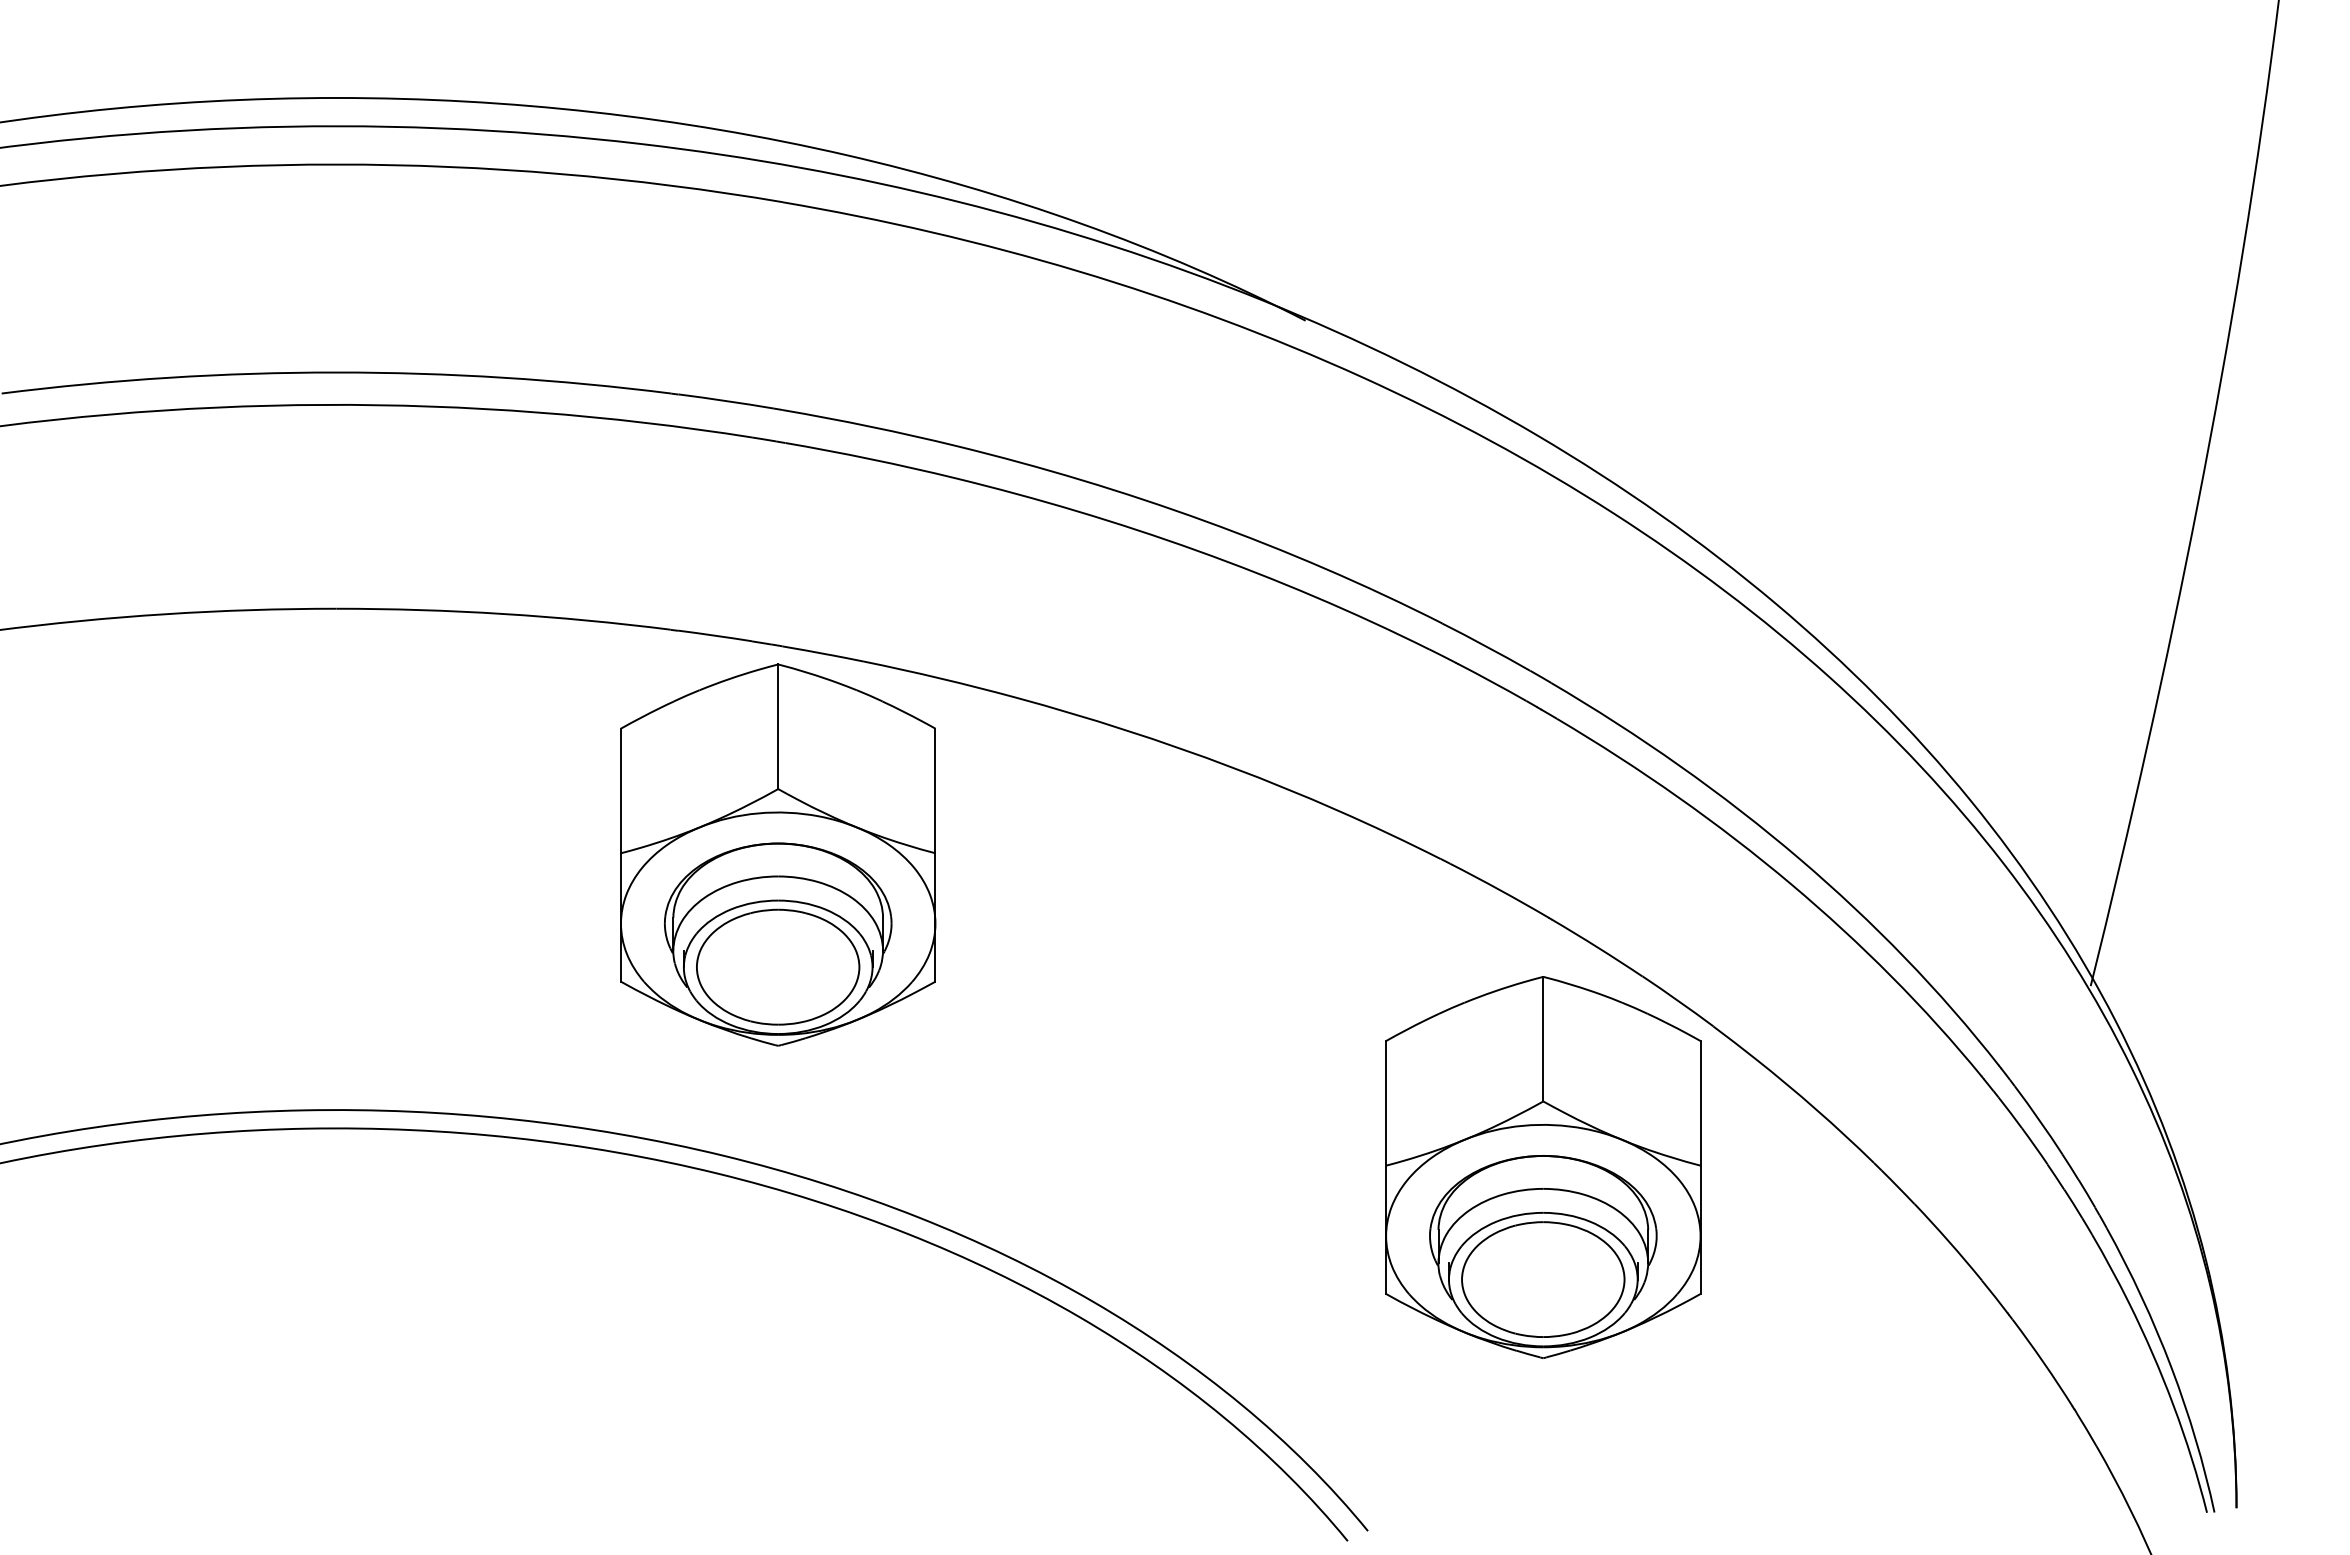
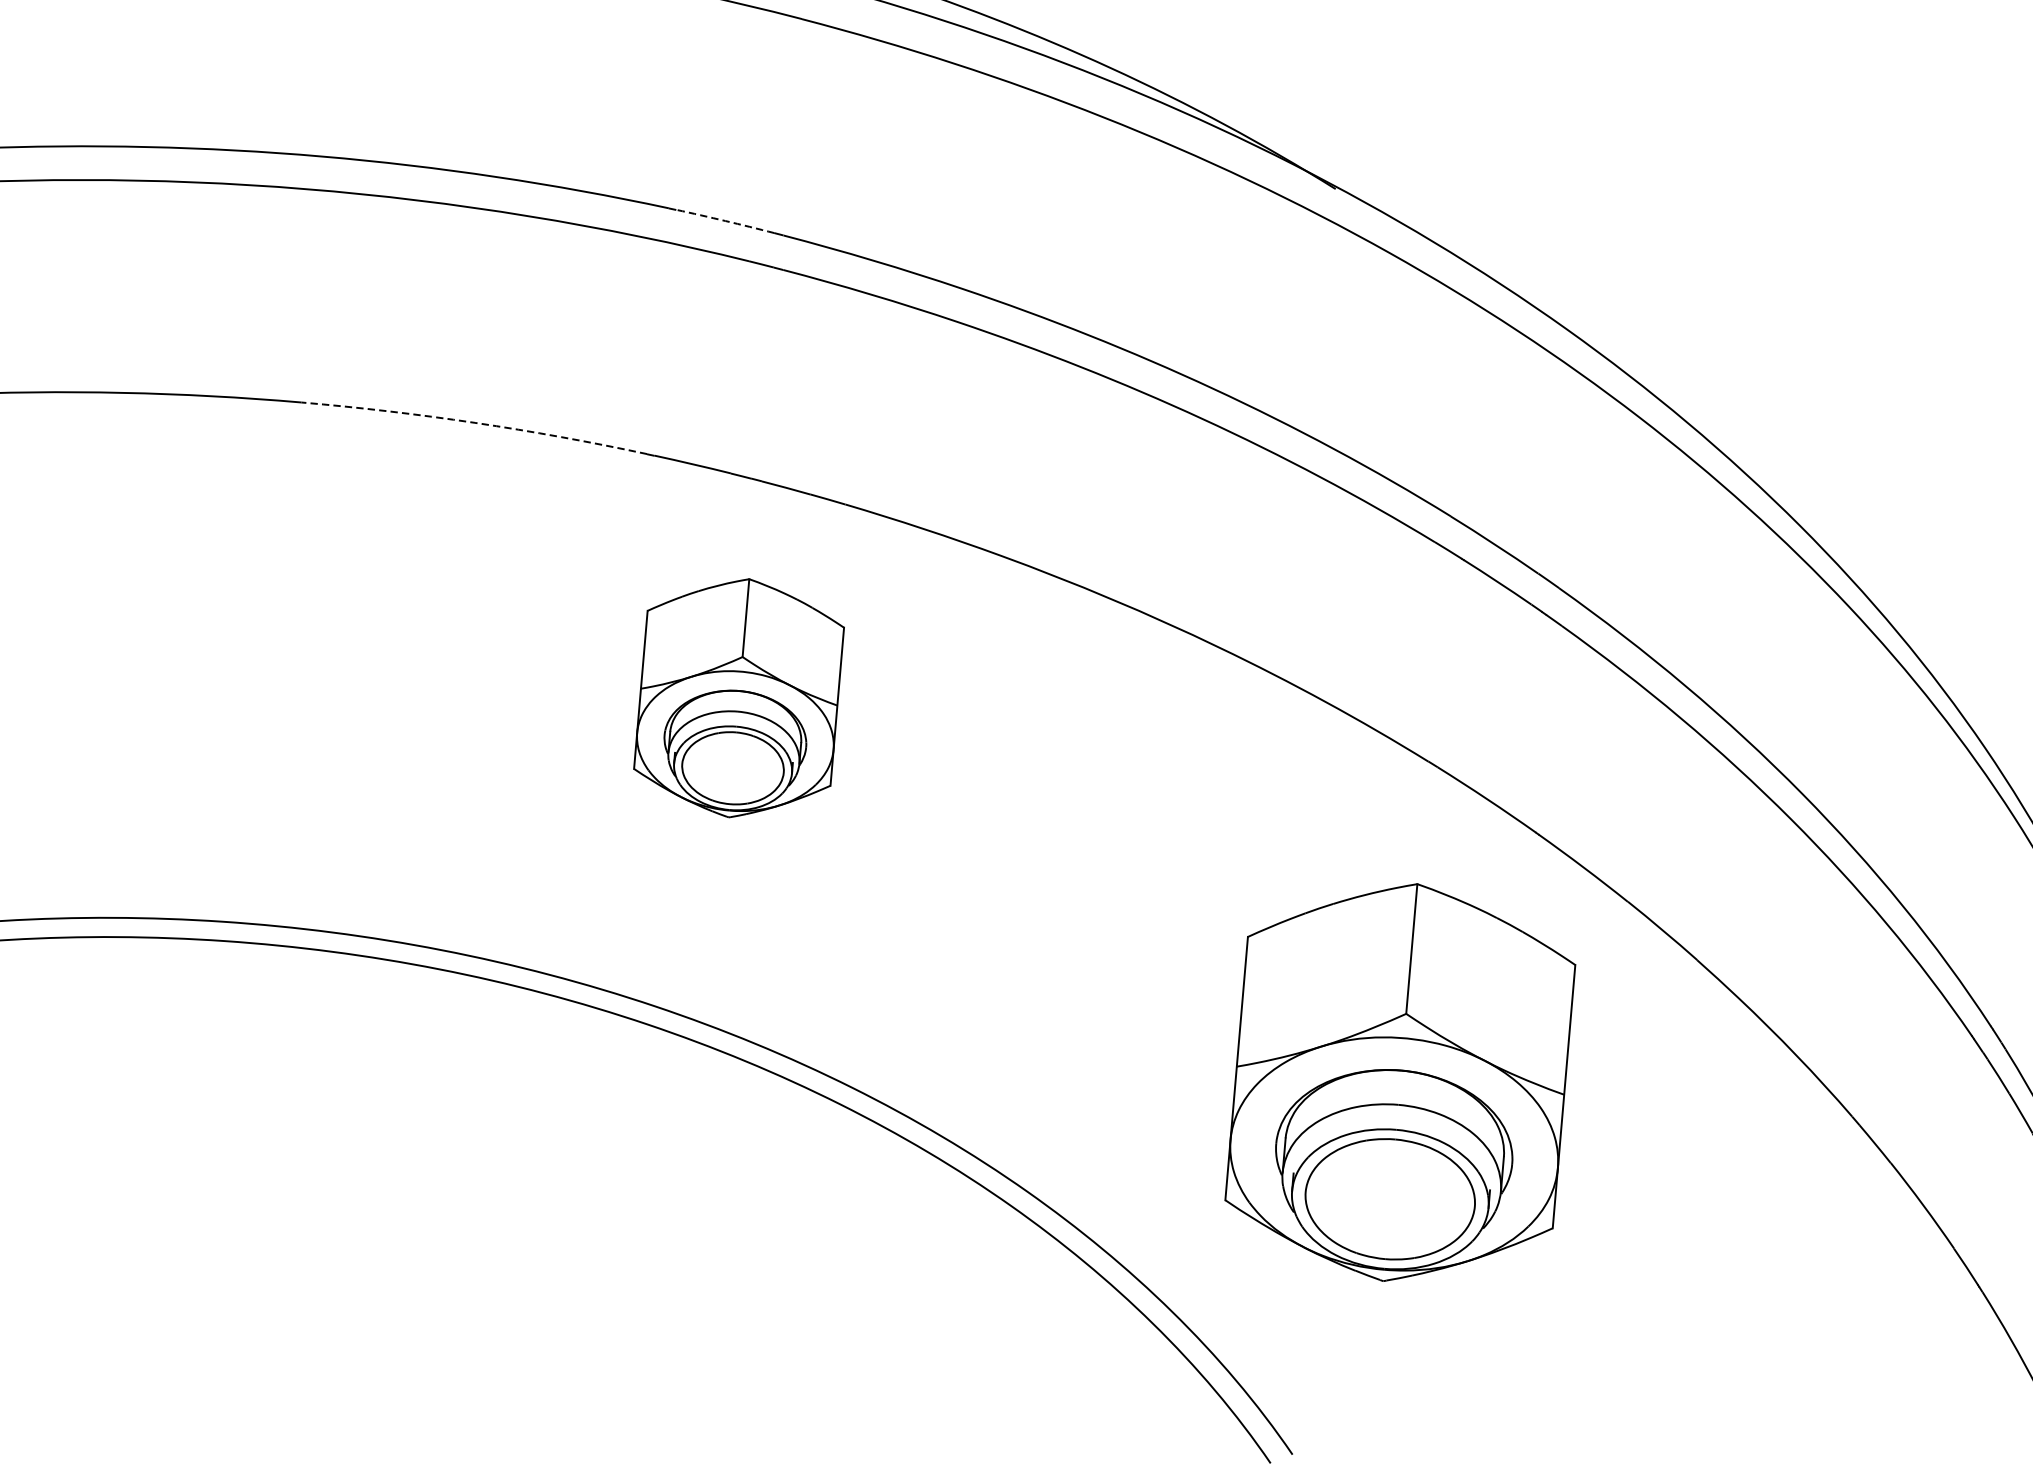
arc: (726, 401) -> (725, 221), solid -> dashed
arc: (503, 614) -> (474, 423), solid -> dashed
part: (778, 854) -> (739, 697), size x0.6
part: (1543, 1167) -> (1400, 1082), moved

